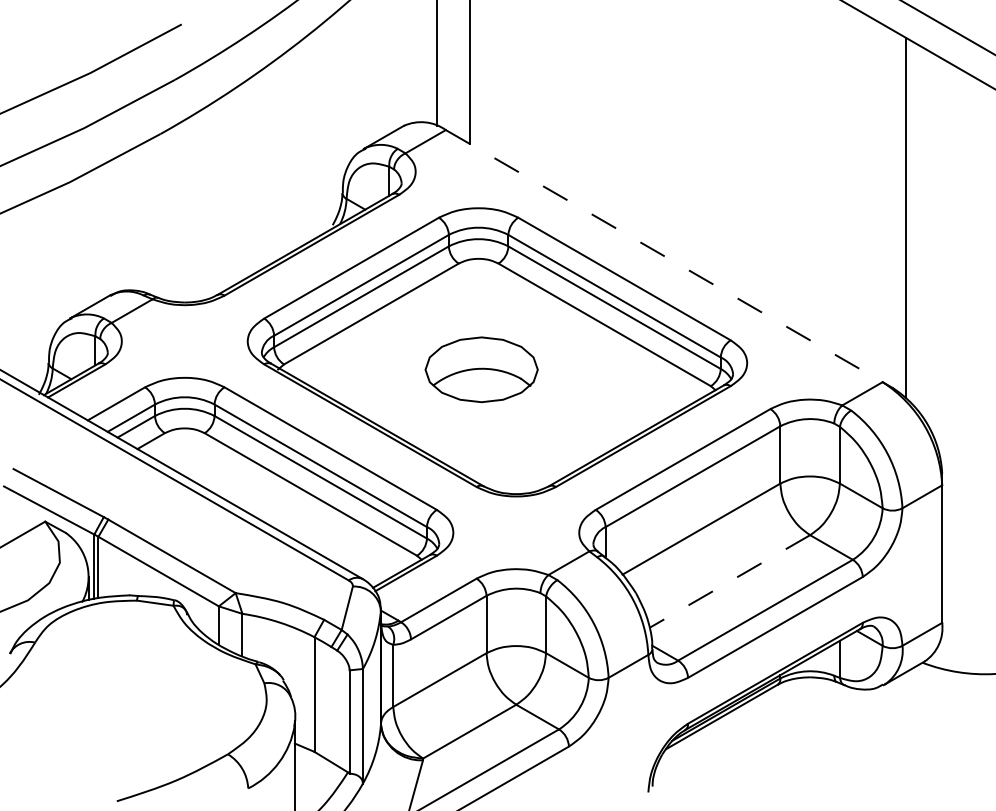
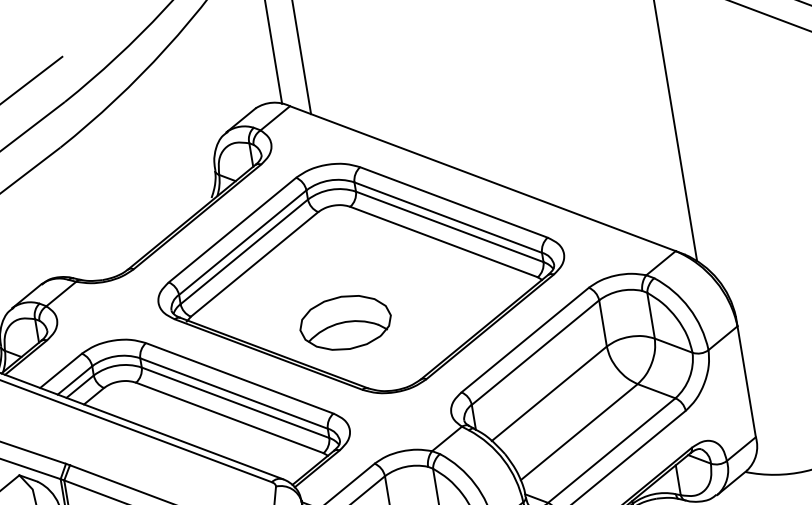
line: (664, 256) -> (483, 178), dashed -> solid
part: (481, 369) -> (345, 322), moved
line: (729, 581) -> (578, 432), dashed -> solid

